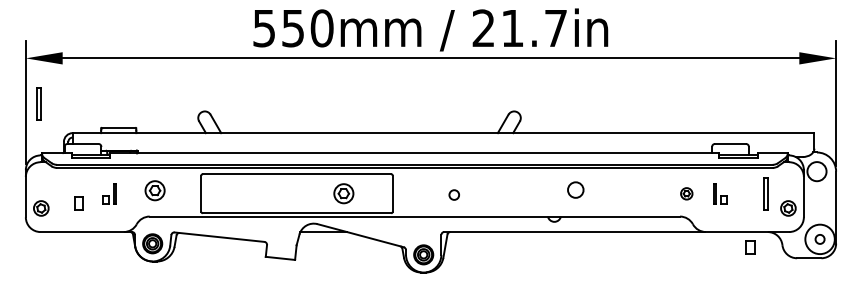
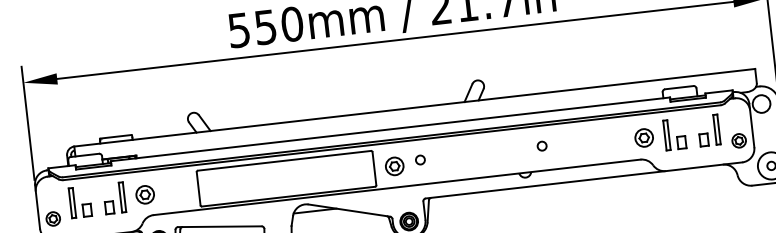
part: (38, 103) -> (72, 202), moved
circle: (575, 189) -> (541, 145), size x0.62
part: (154, 190) -> (144, 194), moved
part: (109, 193) -> (114, 198), size x1.67
part: (343, 193) -> (394, 166), moved
part: (686, 193) -> (644, 137), size x1.67
part: (719, 193) -> (674, 134), size x1.67
circle: (453, 194) -> (419, 159), moved
part: (750, 247) -> (703, 140), moved

